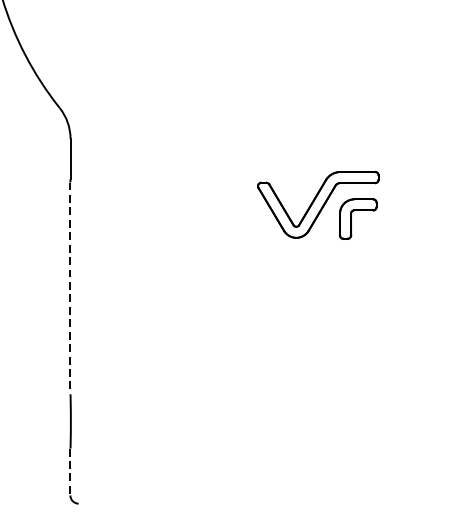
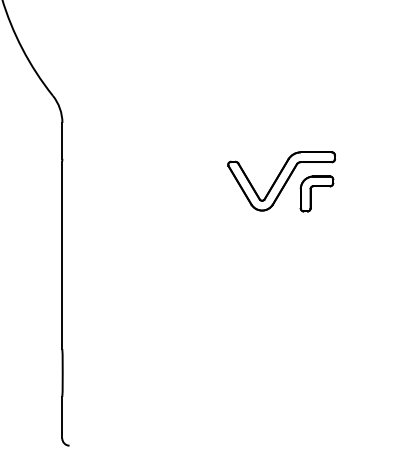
line: (70, 288) -> (62, 255), dashed -> solid
line: (70, 471) -> (62, 417), dashed -> solid

